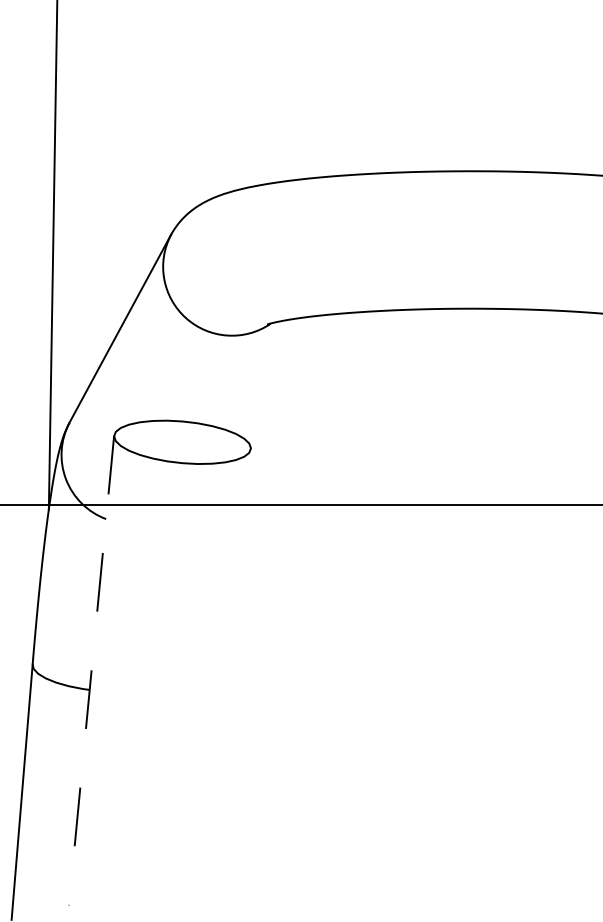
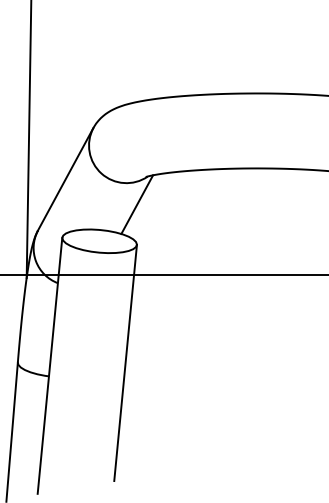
line: (251, 374) -> (137, 204), added
line: (229, 664) -> (125, 362), added
line: (92, 670) -> (50, 365), dashed -> solid

